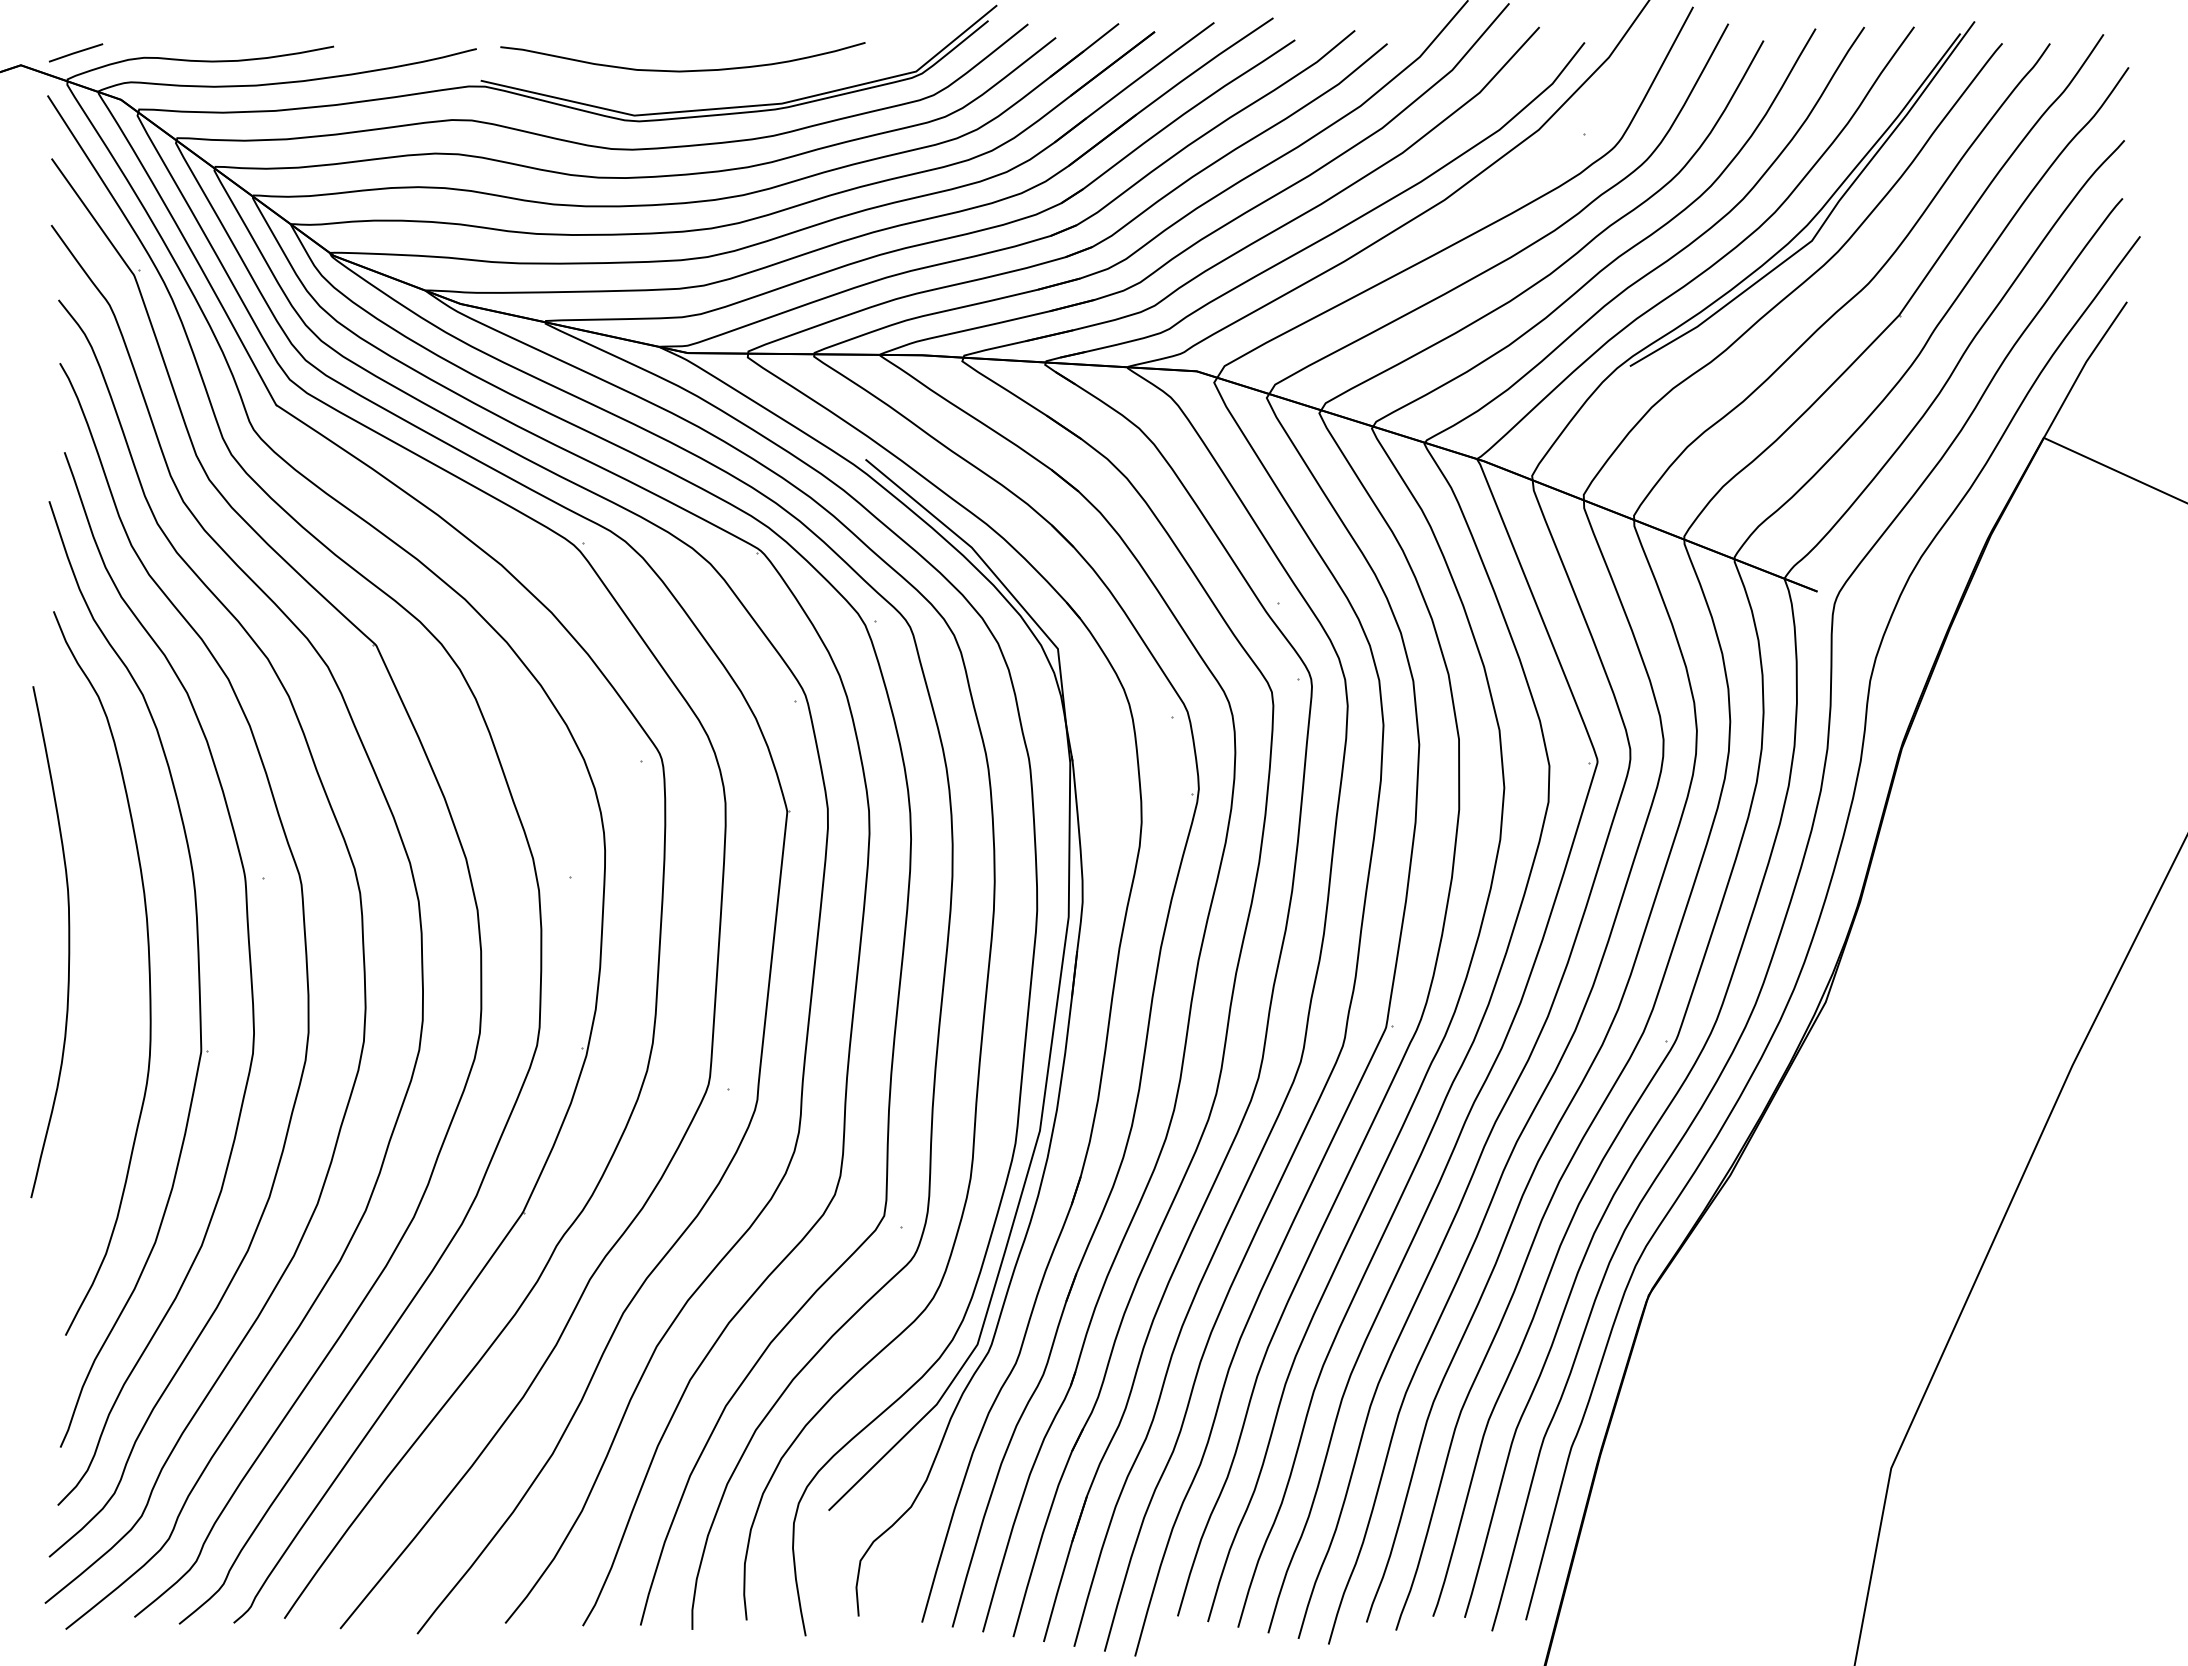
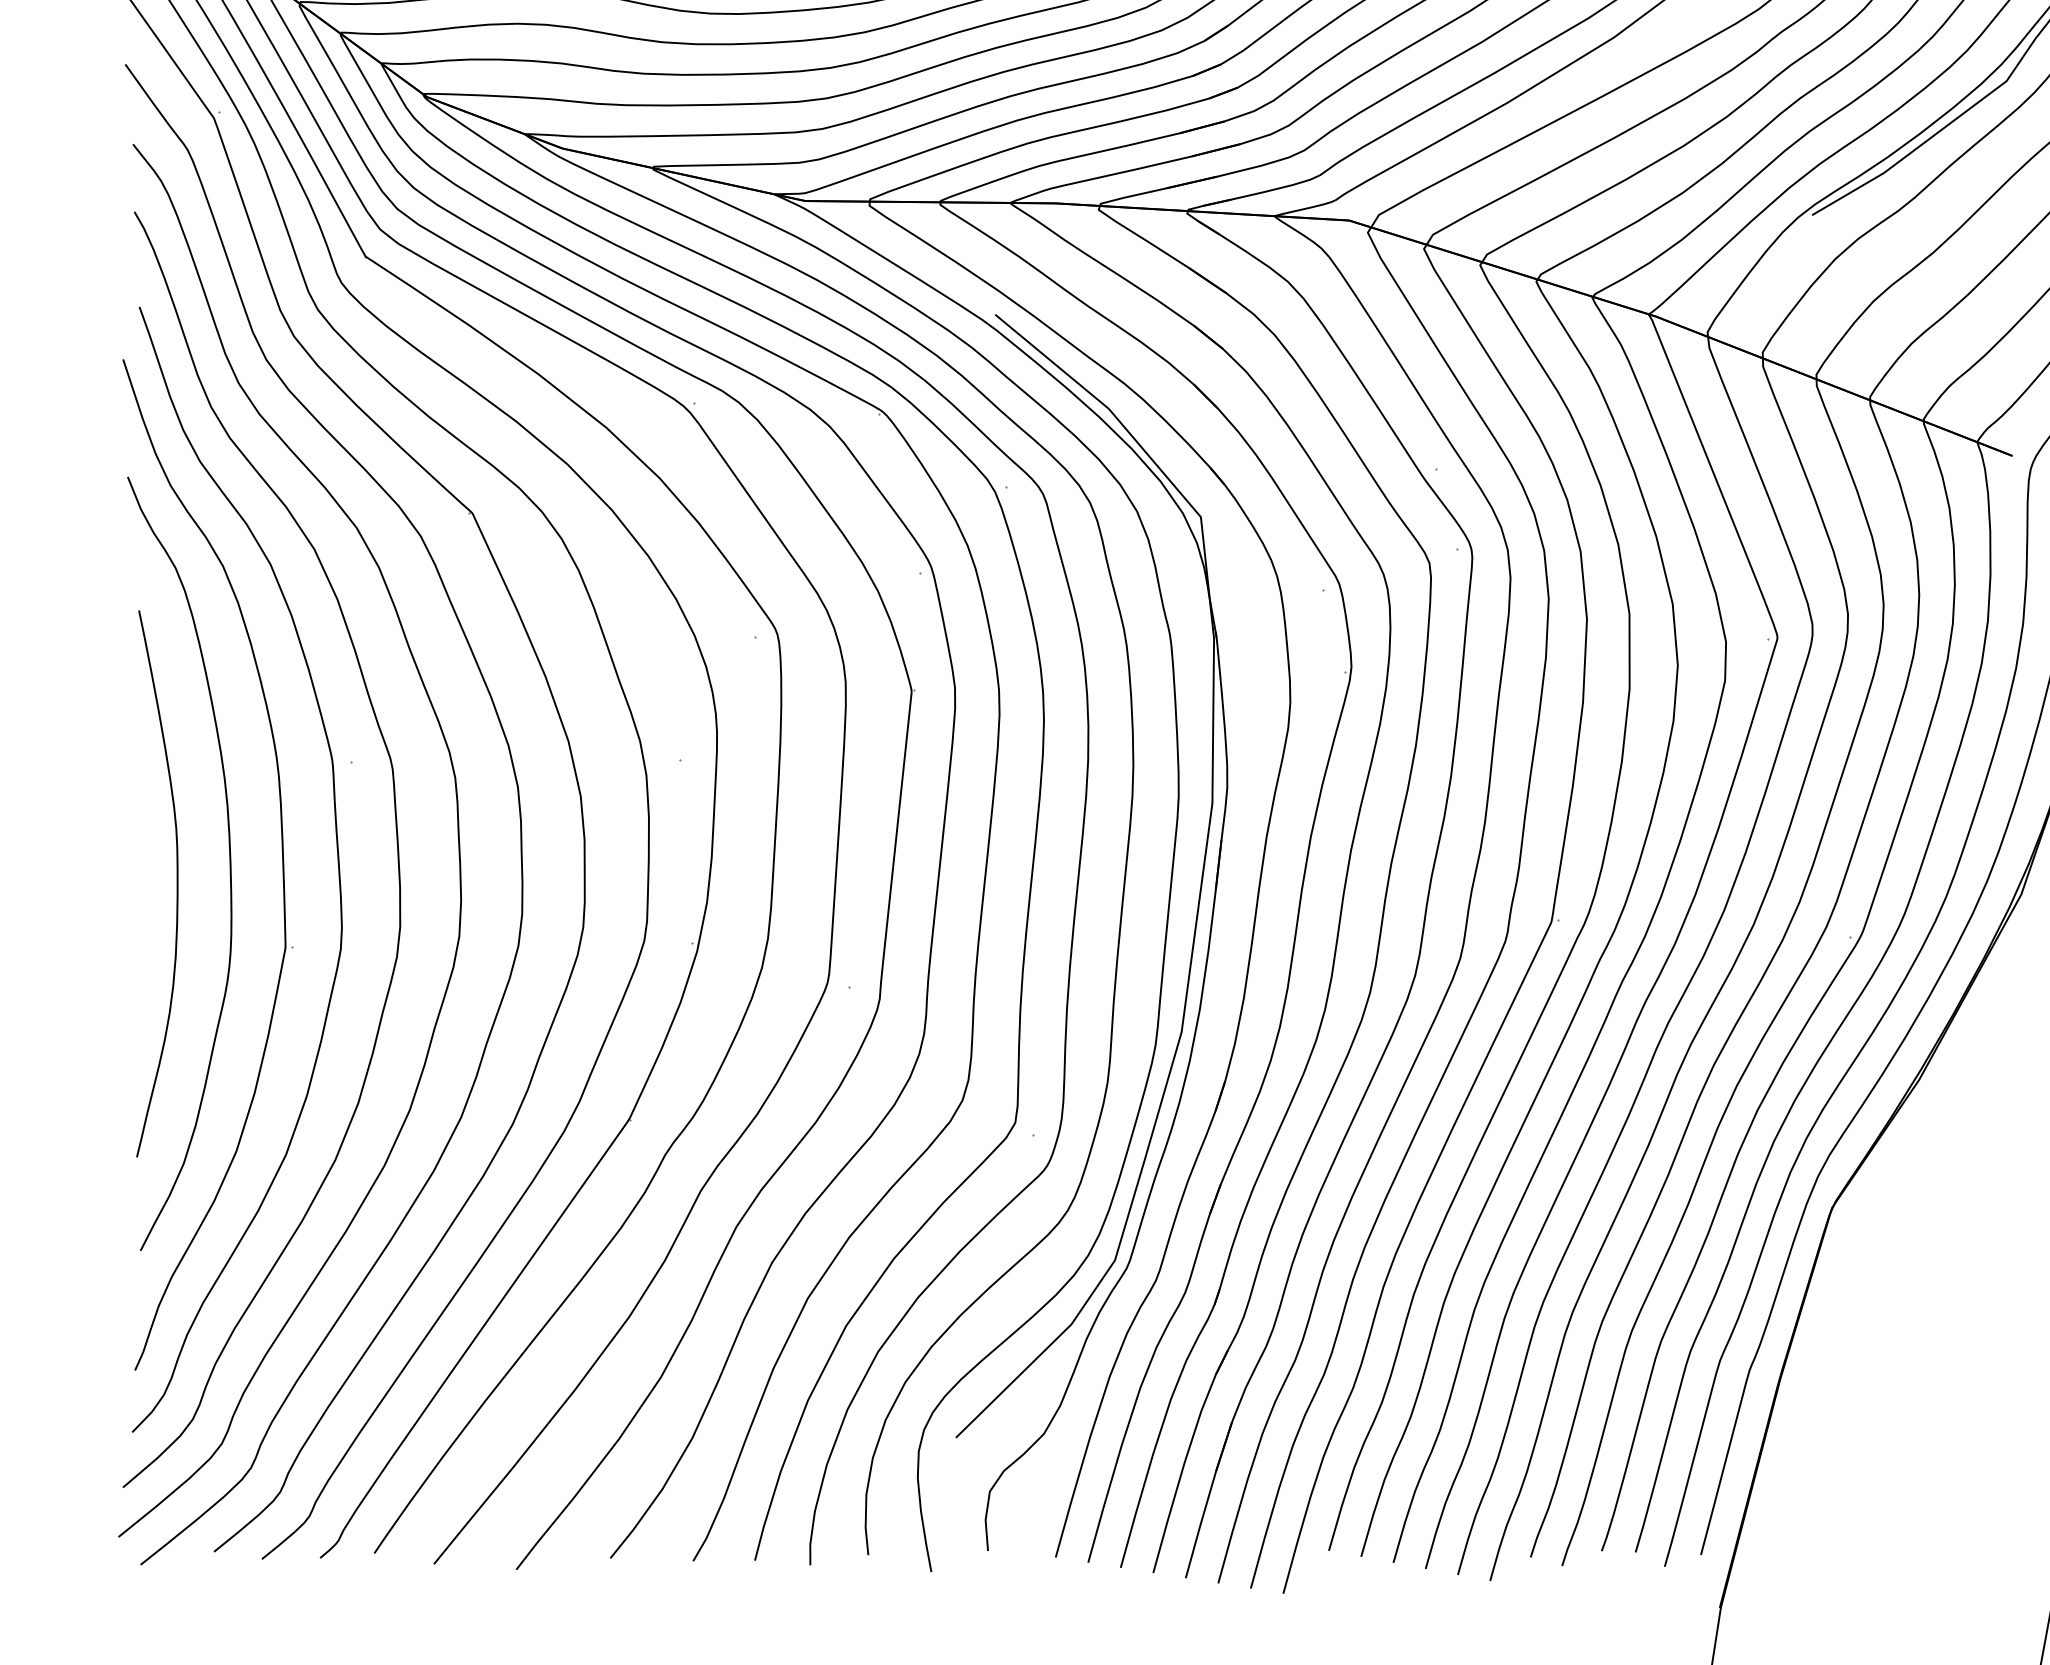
curve: (68, 942) -> (176, 884), moved

